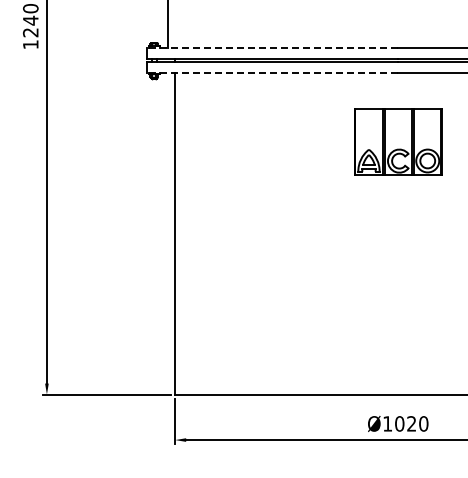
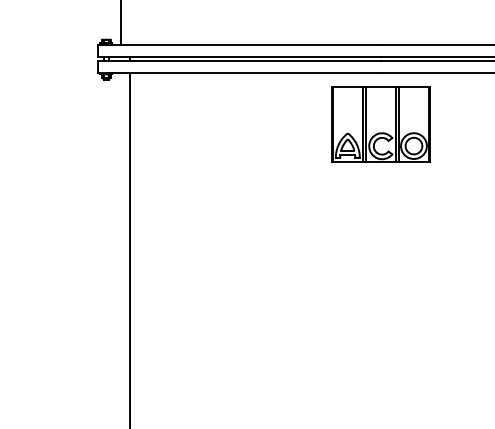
line: (272, 47) -> (239, 44), dashed -> solid
line: (272, 72) -> (239, 72), dashed -> solid
part: (398, 141) -> (381, 124), moved

